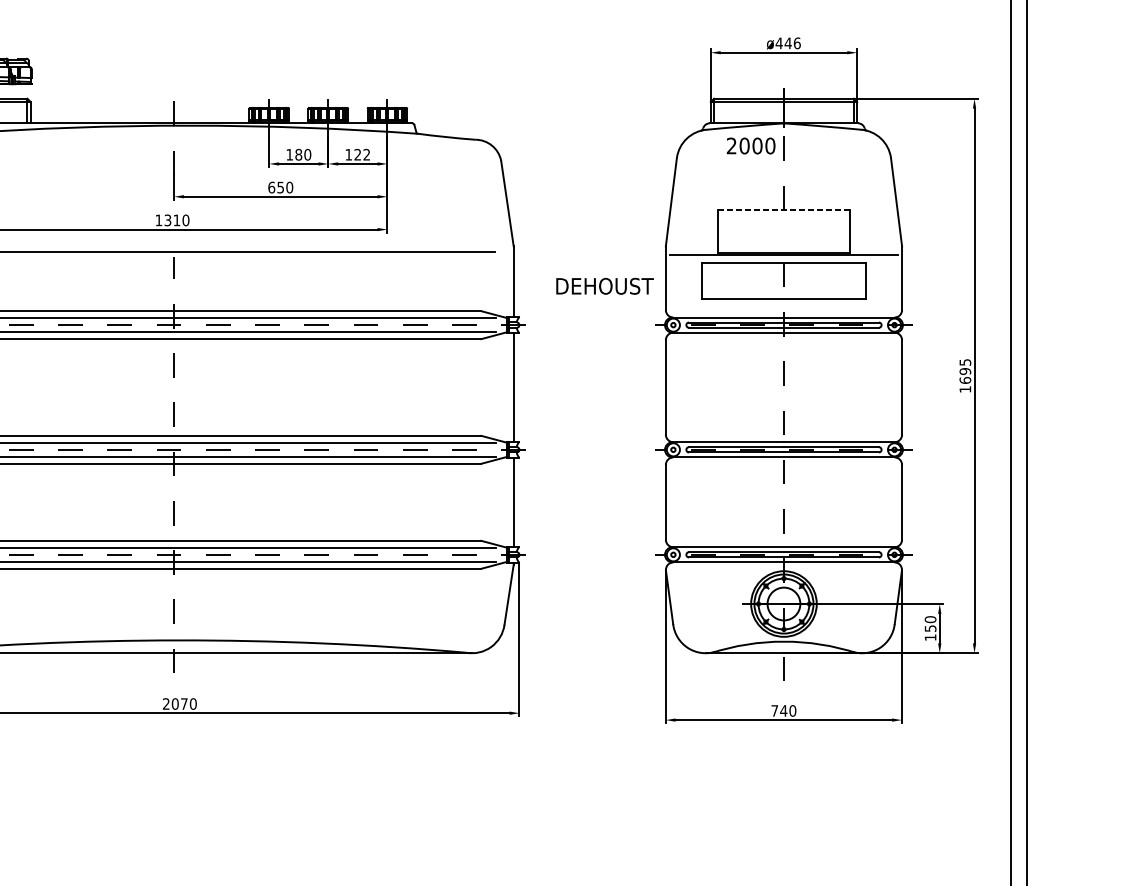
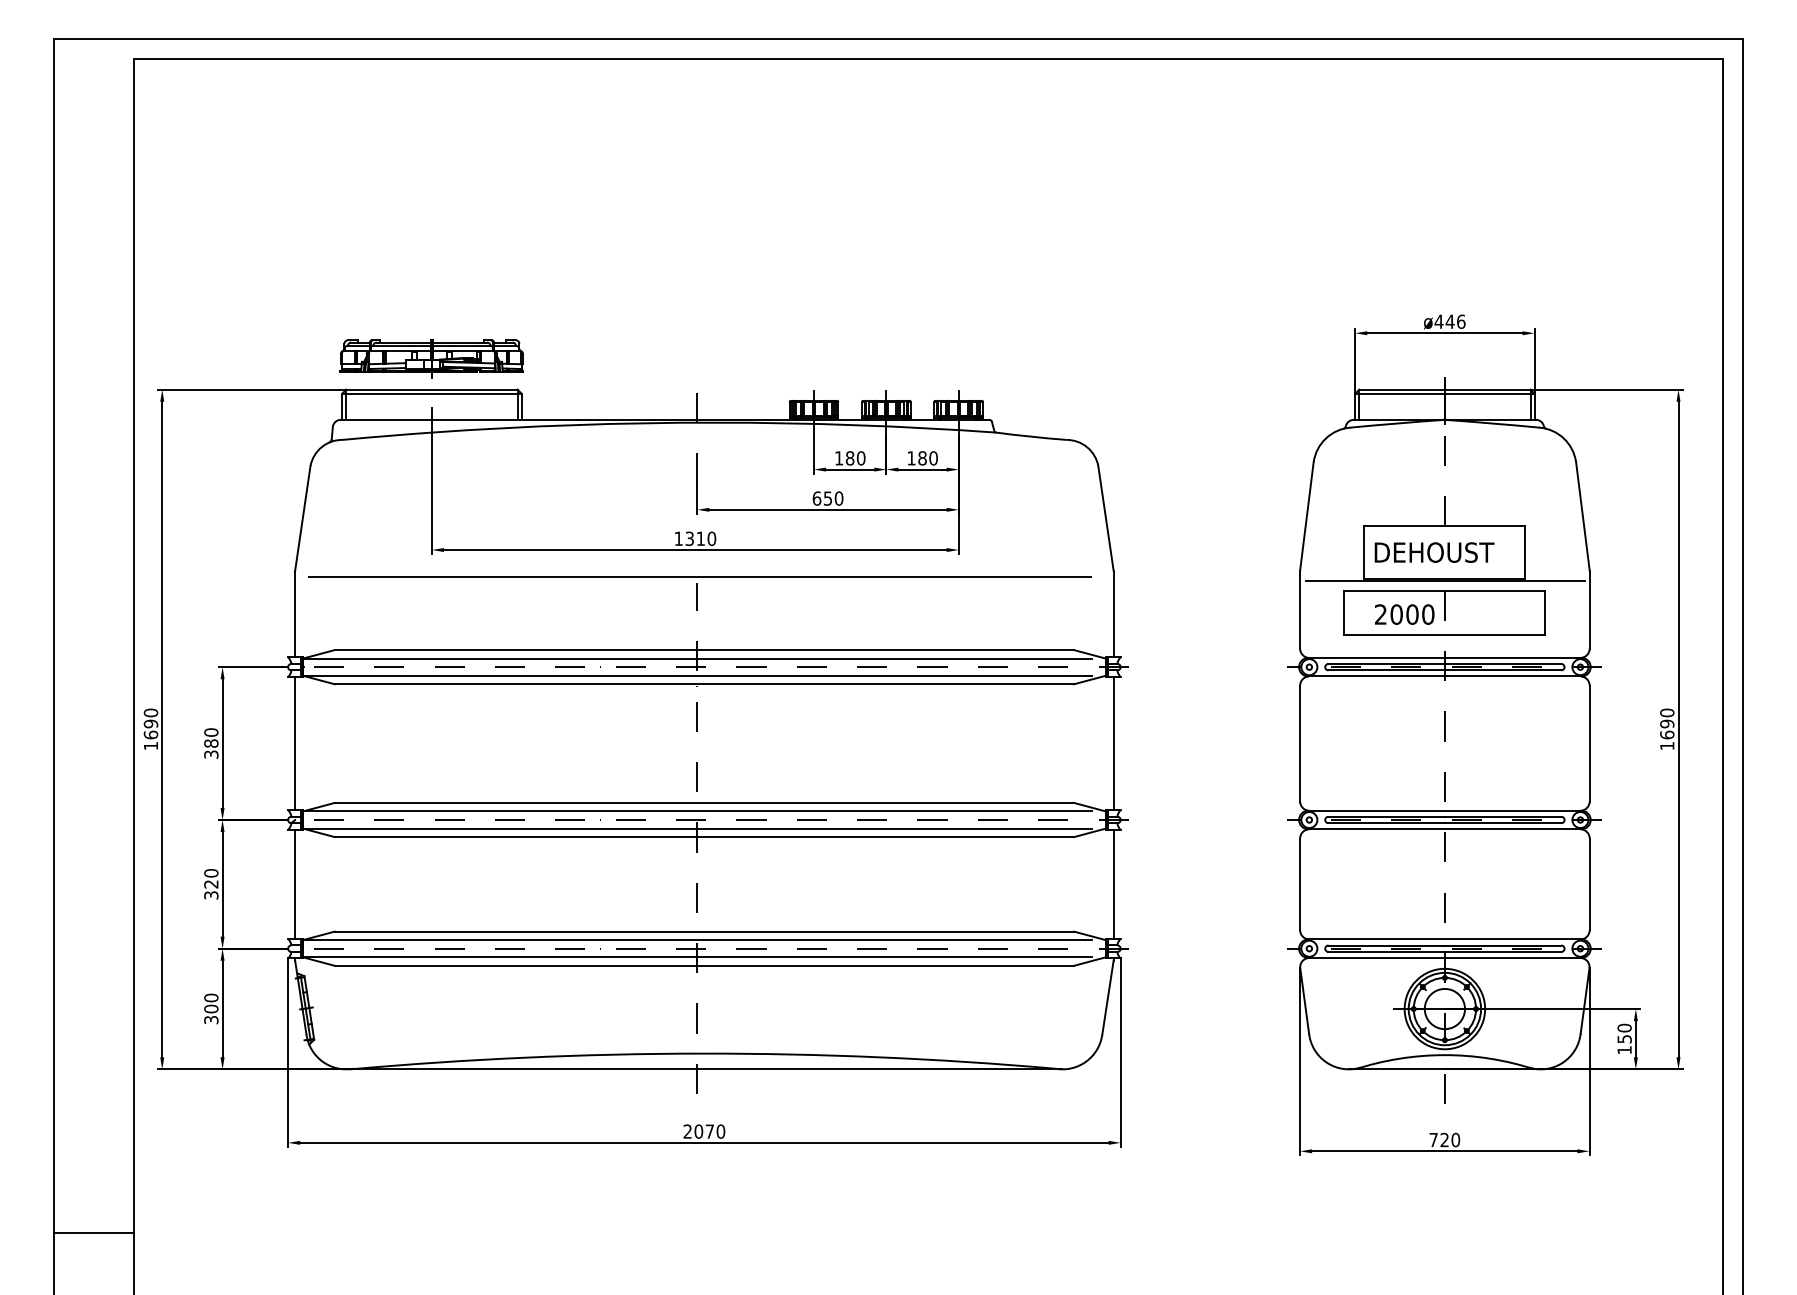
text: (751, 145) -> (1404, 614), moved
text: (361, 154) -> (927, 458), 122 -> 180
line: (784, 210) -> (1445, 526), dashed -> solid
text: (604, 286) -> (1434, 552), moved
text: (965, 362) -> (1667, 712), 1695 -> 1690
text: (783, 710) -> (1444, 1139), 740 -> 720

